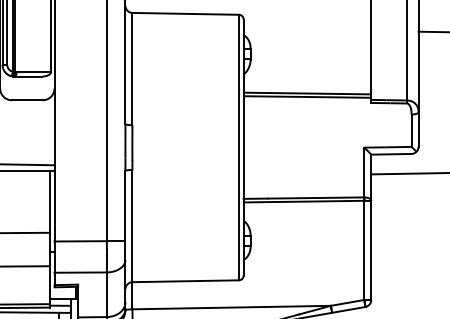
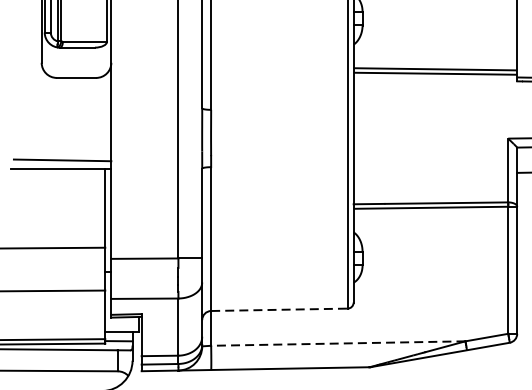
line: (186, 281) -> (280, 310), solid -> dashed
line: (231, 307) -> (338, 343), solid -> dashed

